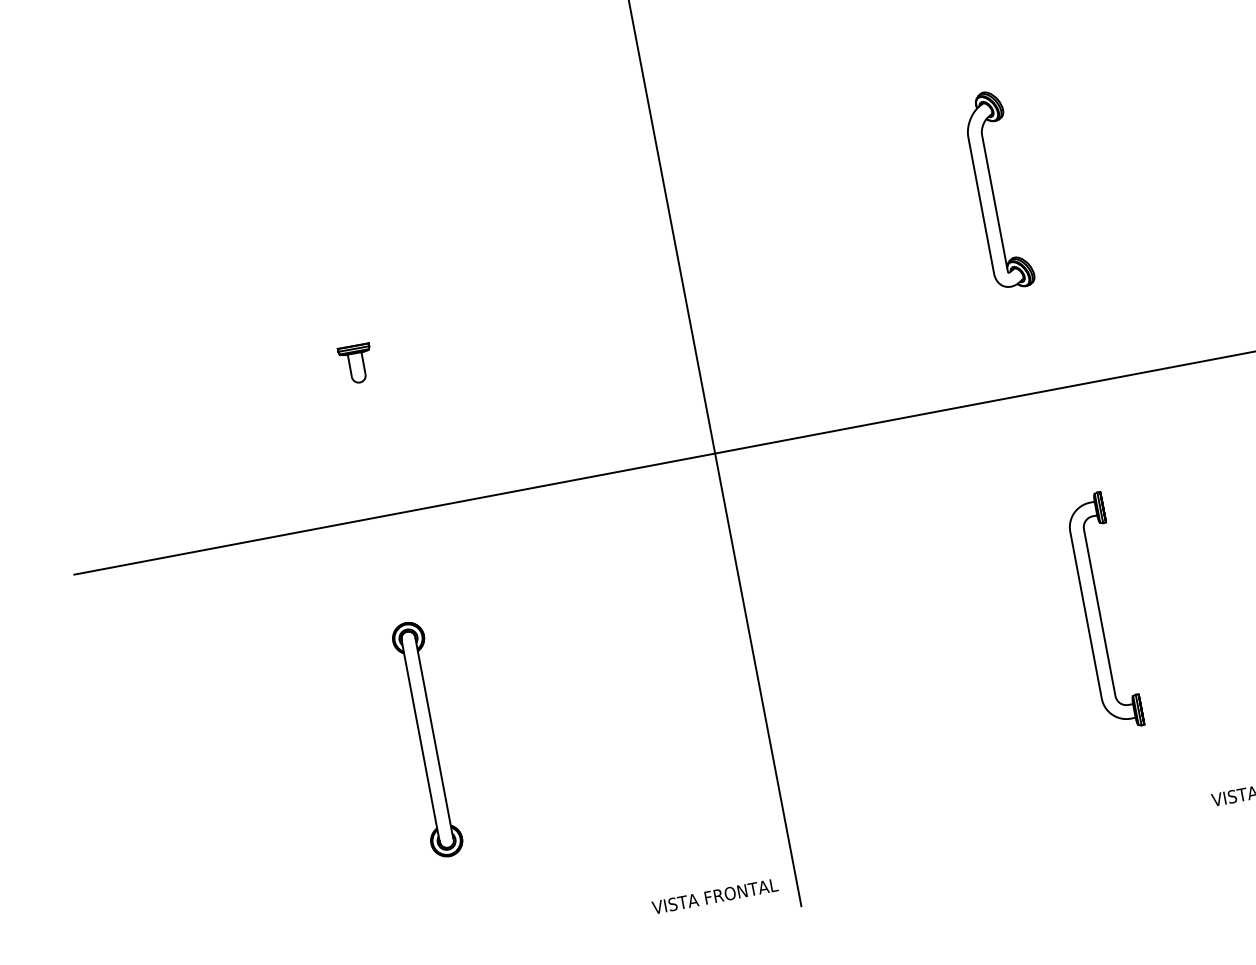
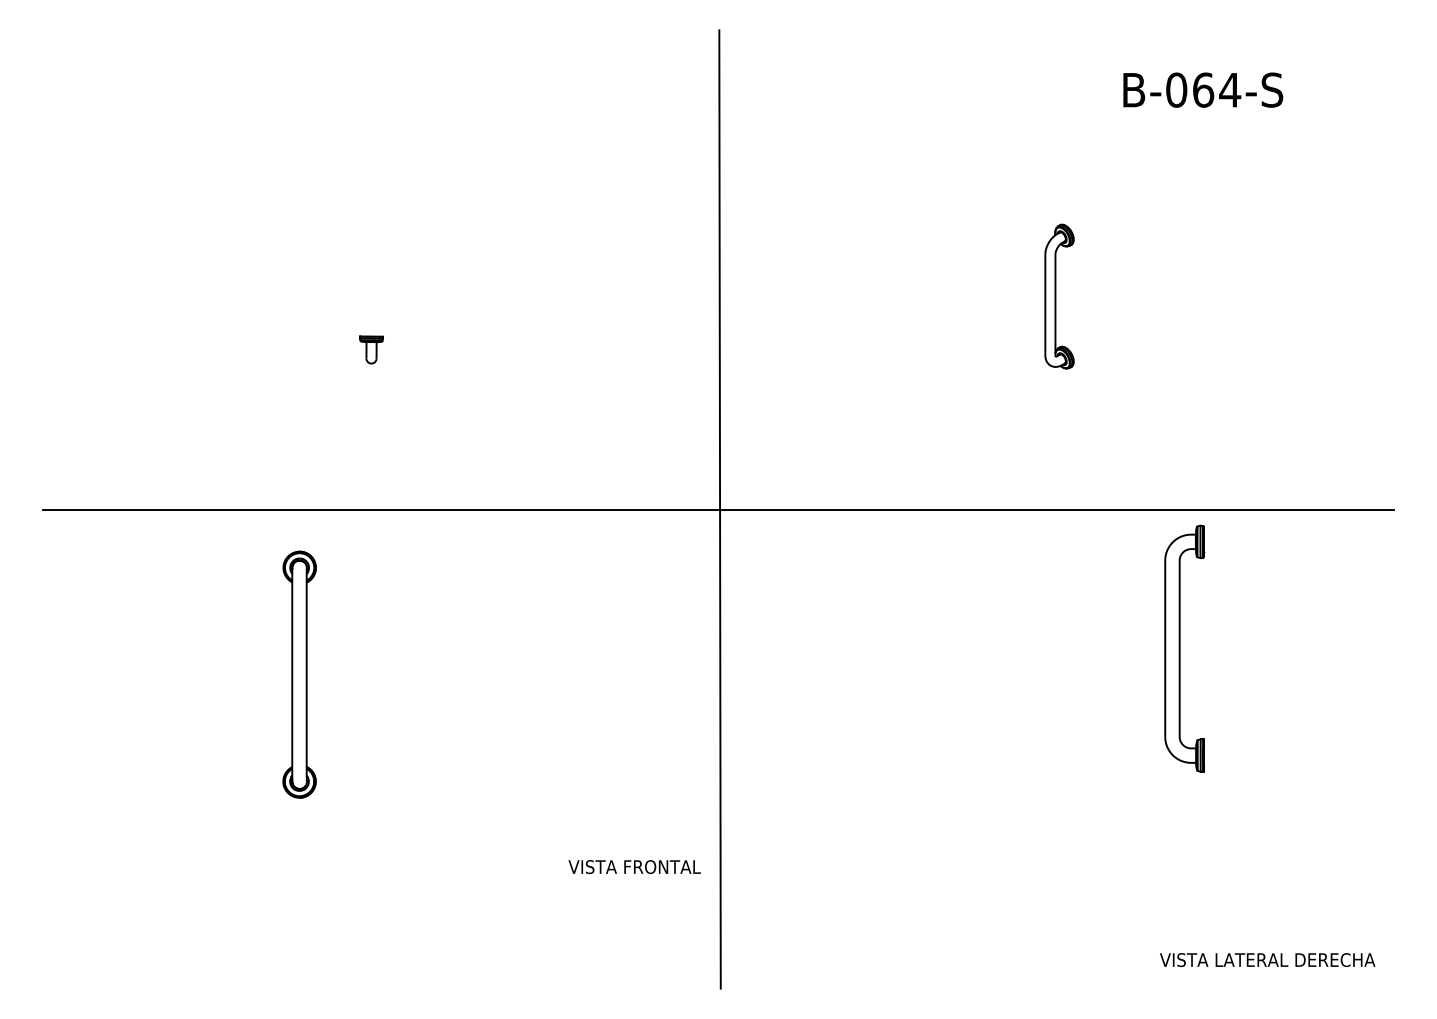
part: (998, 190) -> (1059, 296), size x0.7
part: (356, 363) -> (371, 349), size x0.7
part: (1104, 611) -> (1184, 648), moved
part: (427, 739) -> (299, 674), moved
text: (715, 896) -> (634, 867), moved

